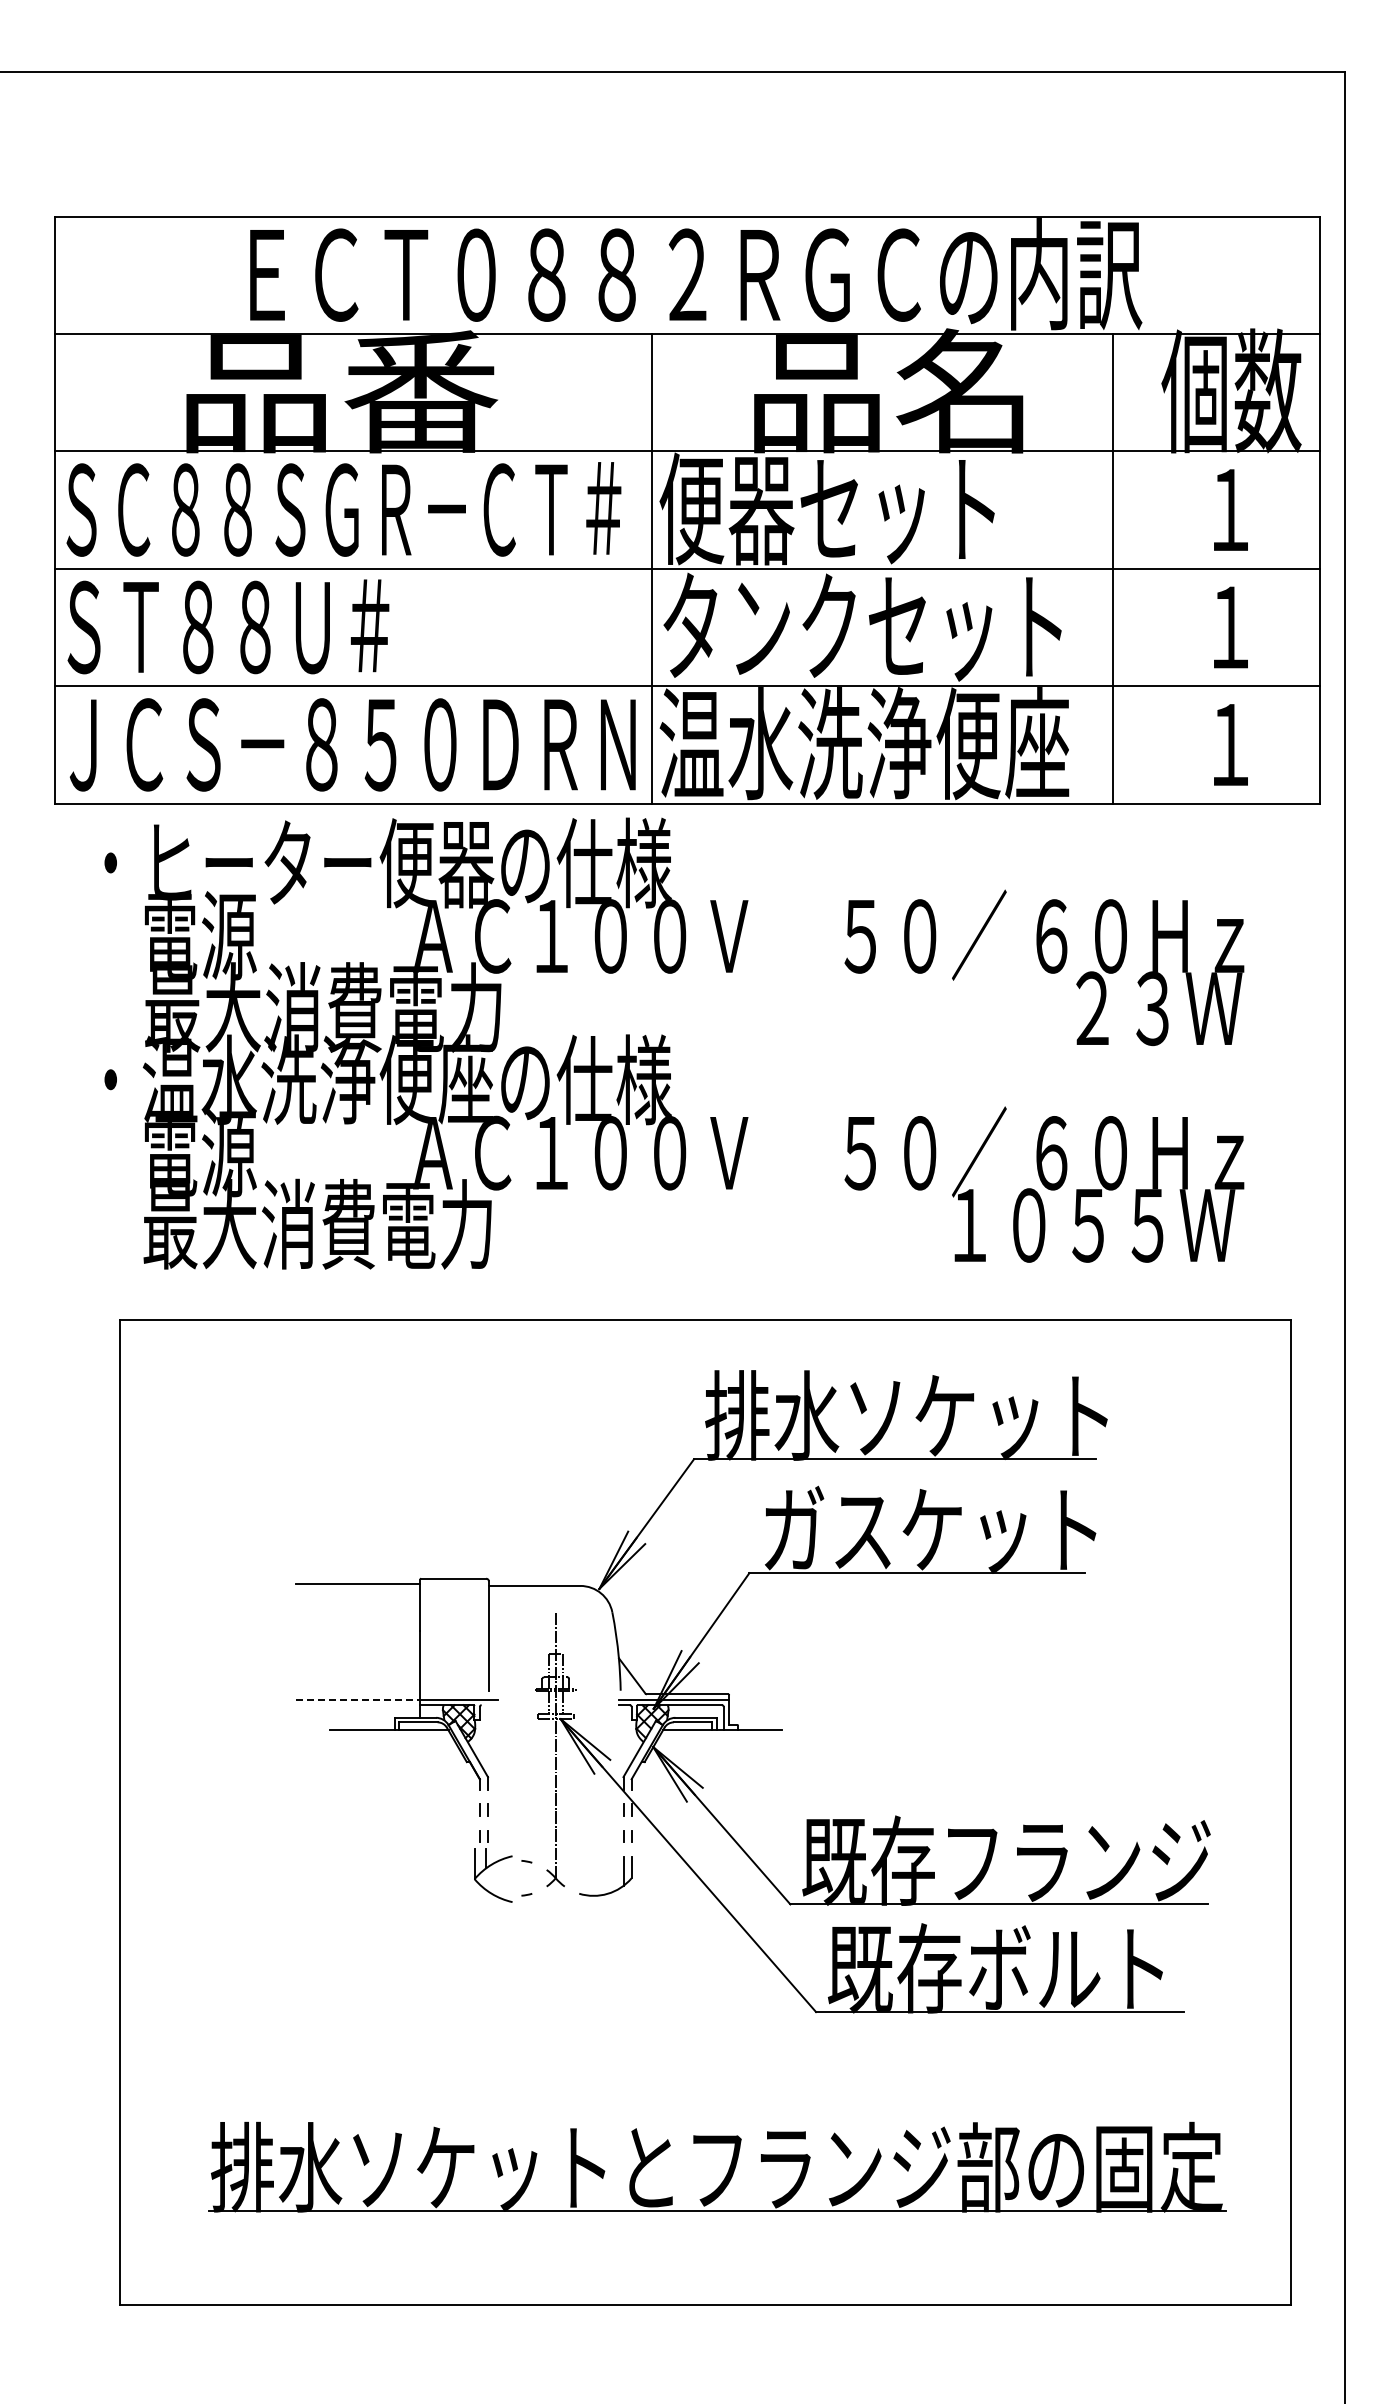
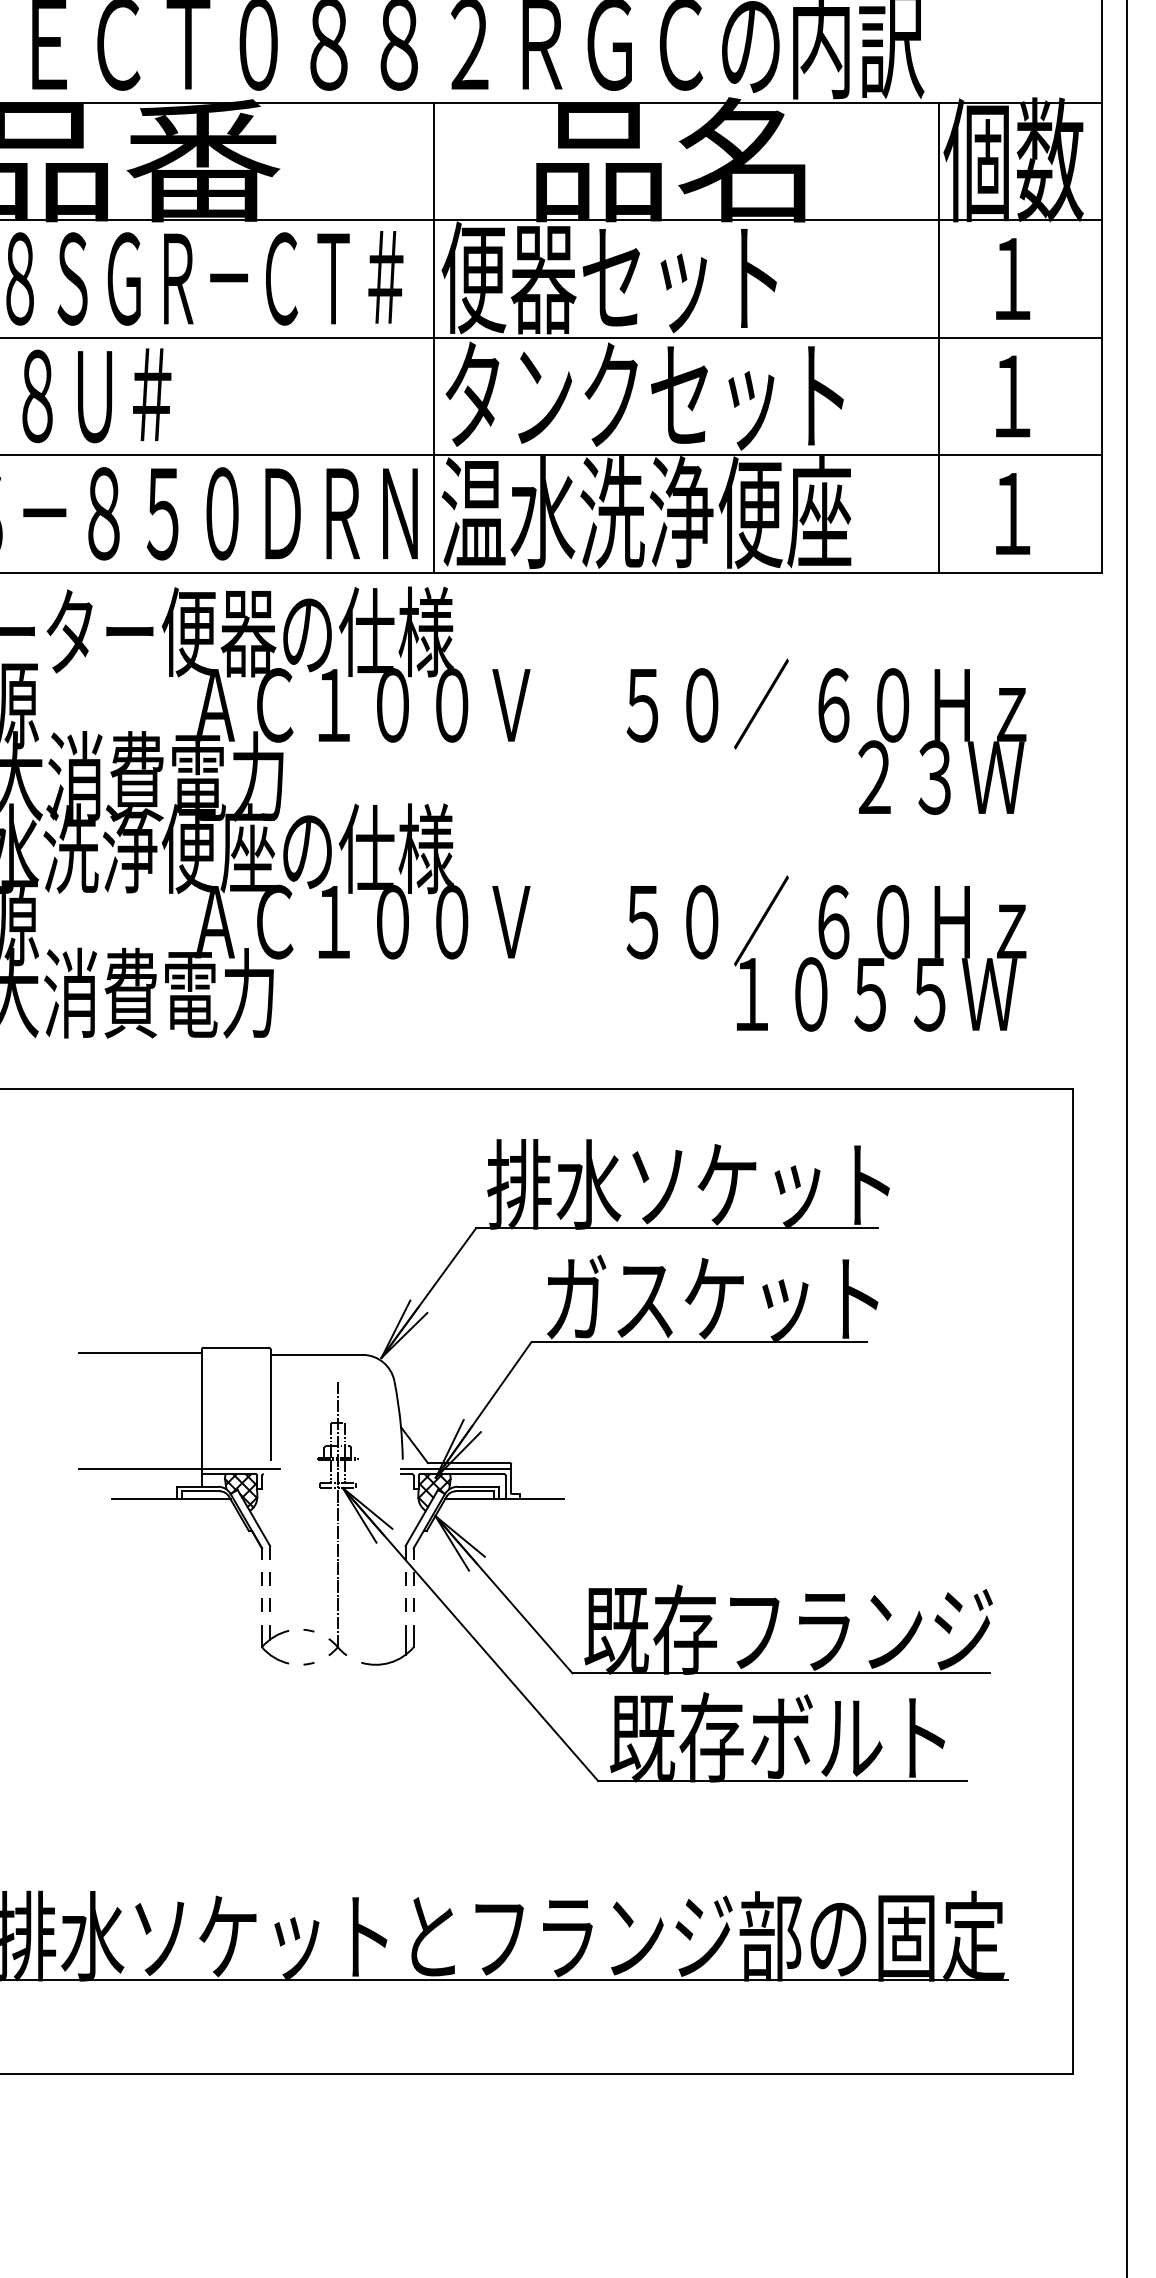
line: (1113, 568) -> (939, 337), moved
line: (358, 1699) -> (140, 1468), dashed -> solid
part: (492, 1875) -> (274, 1644), size x0.71

